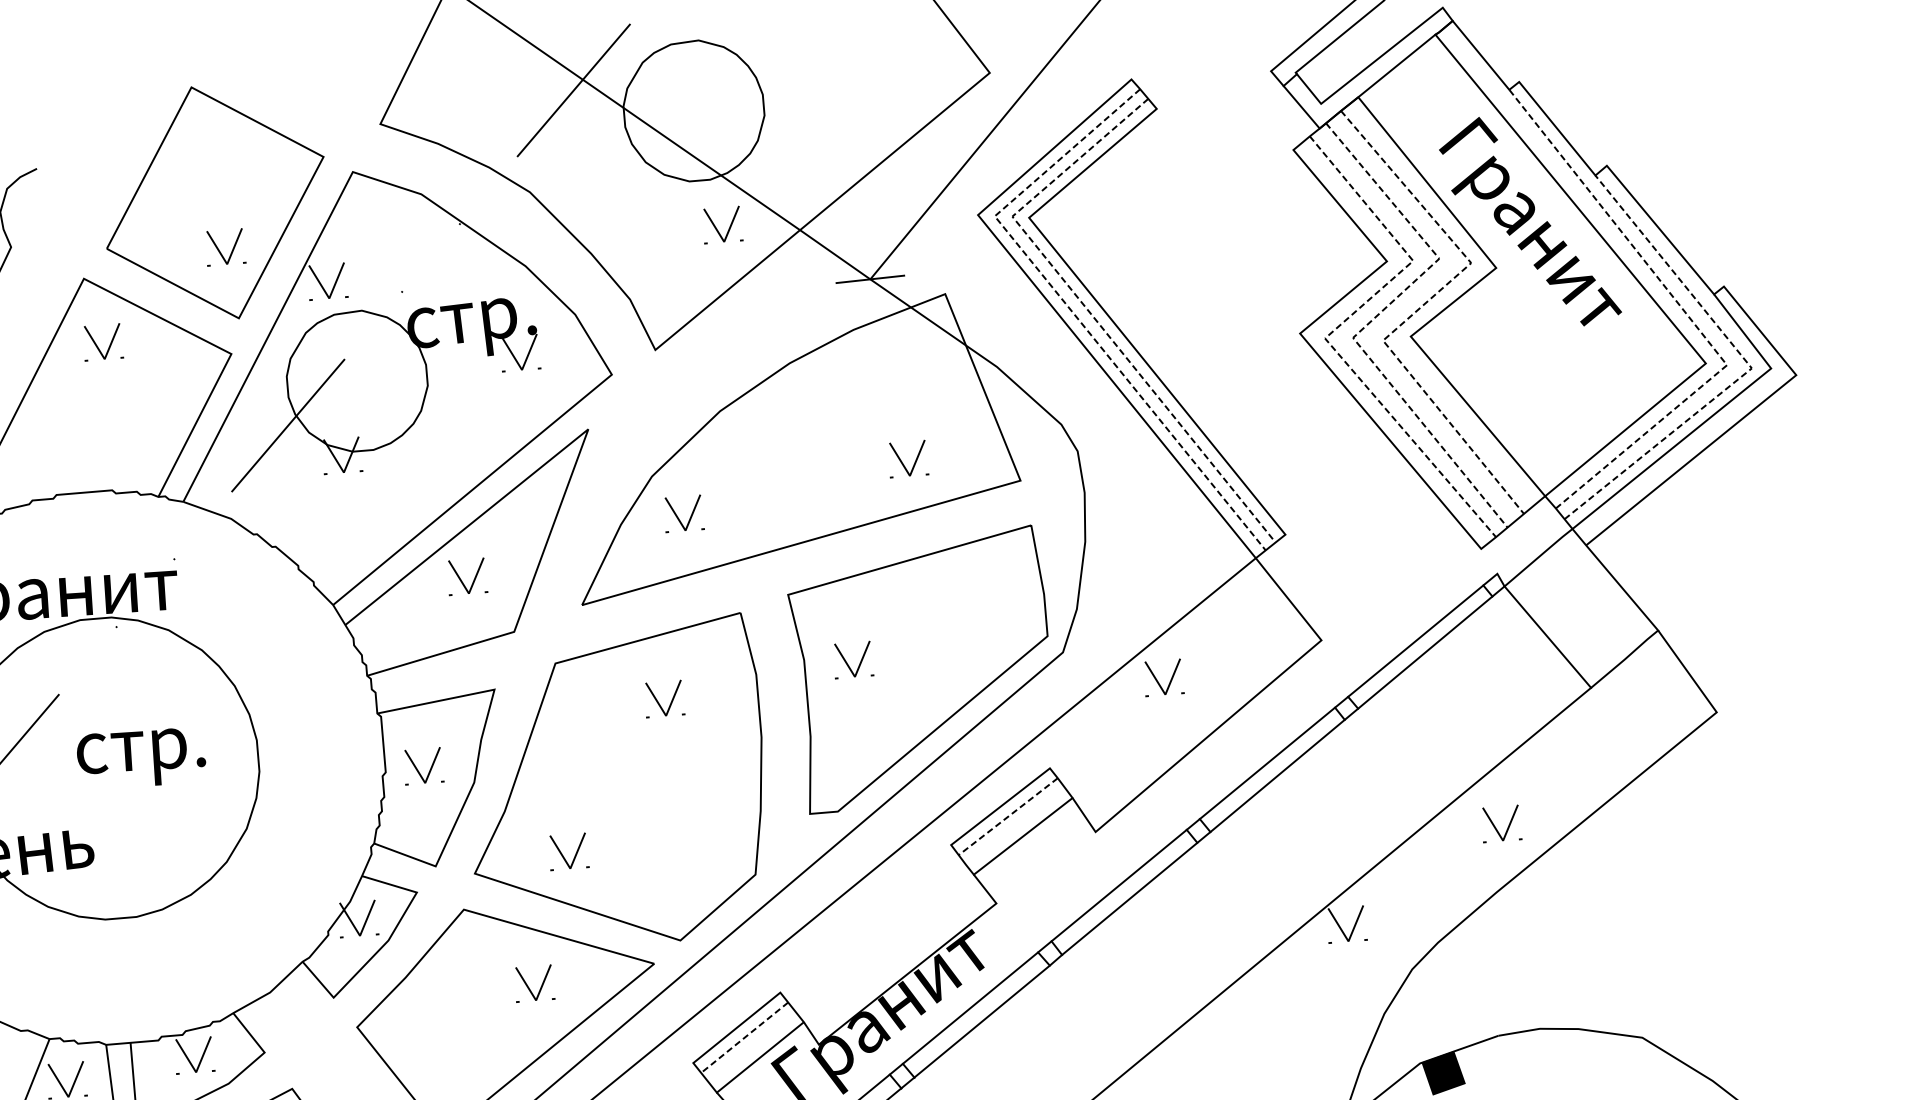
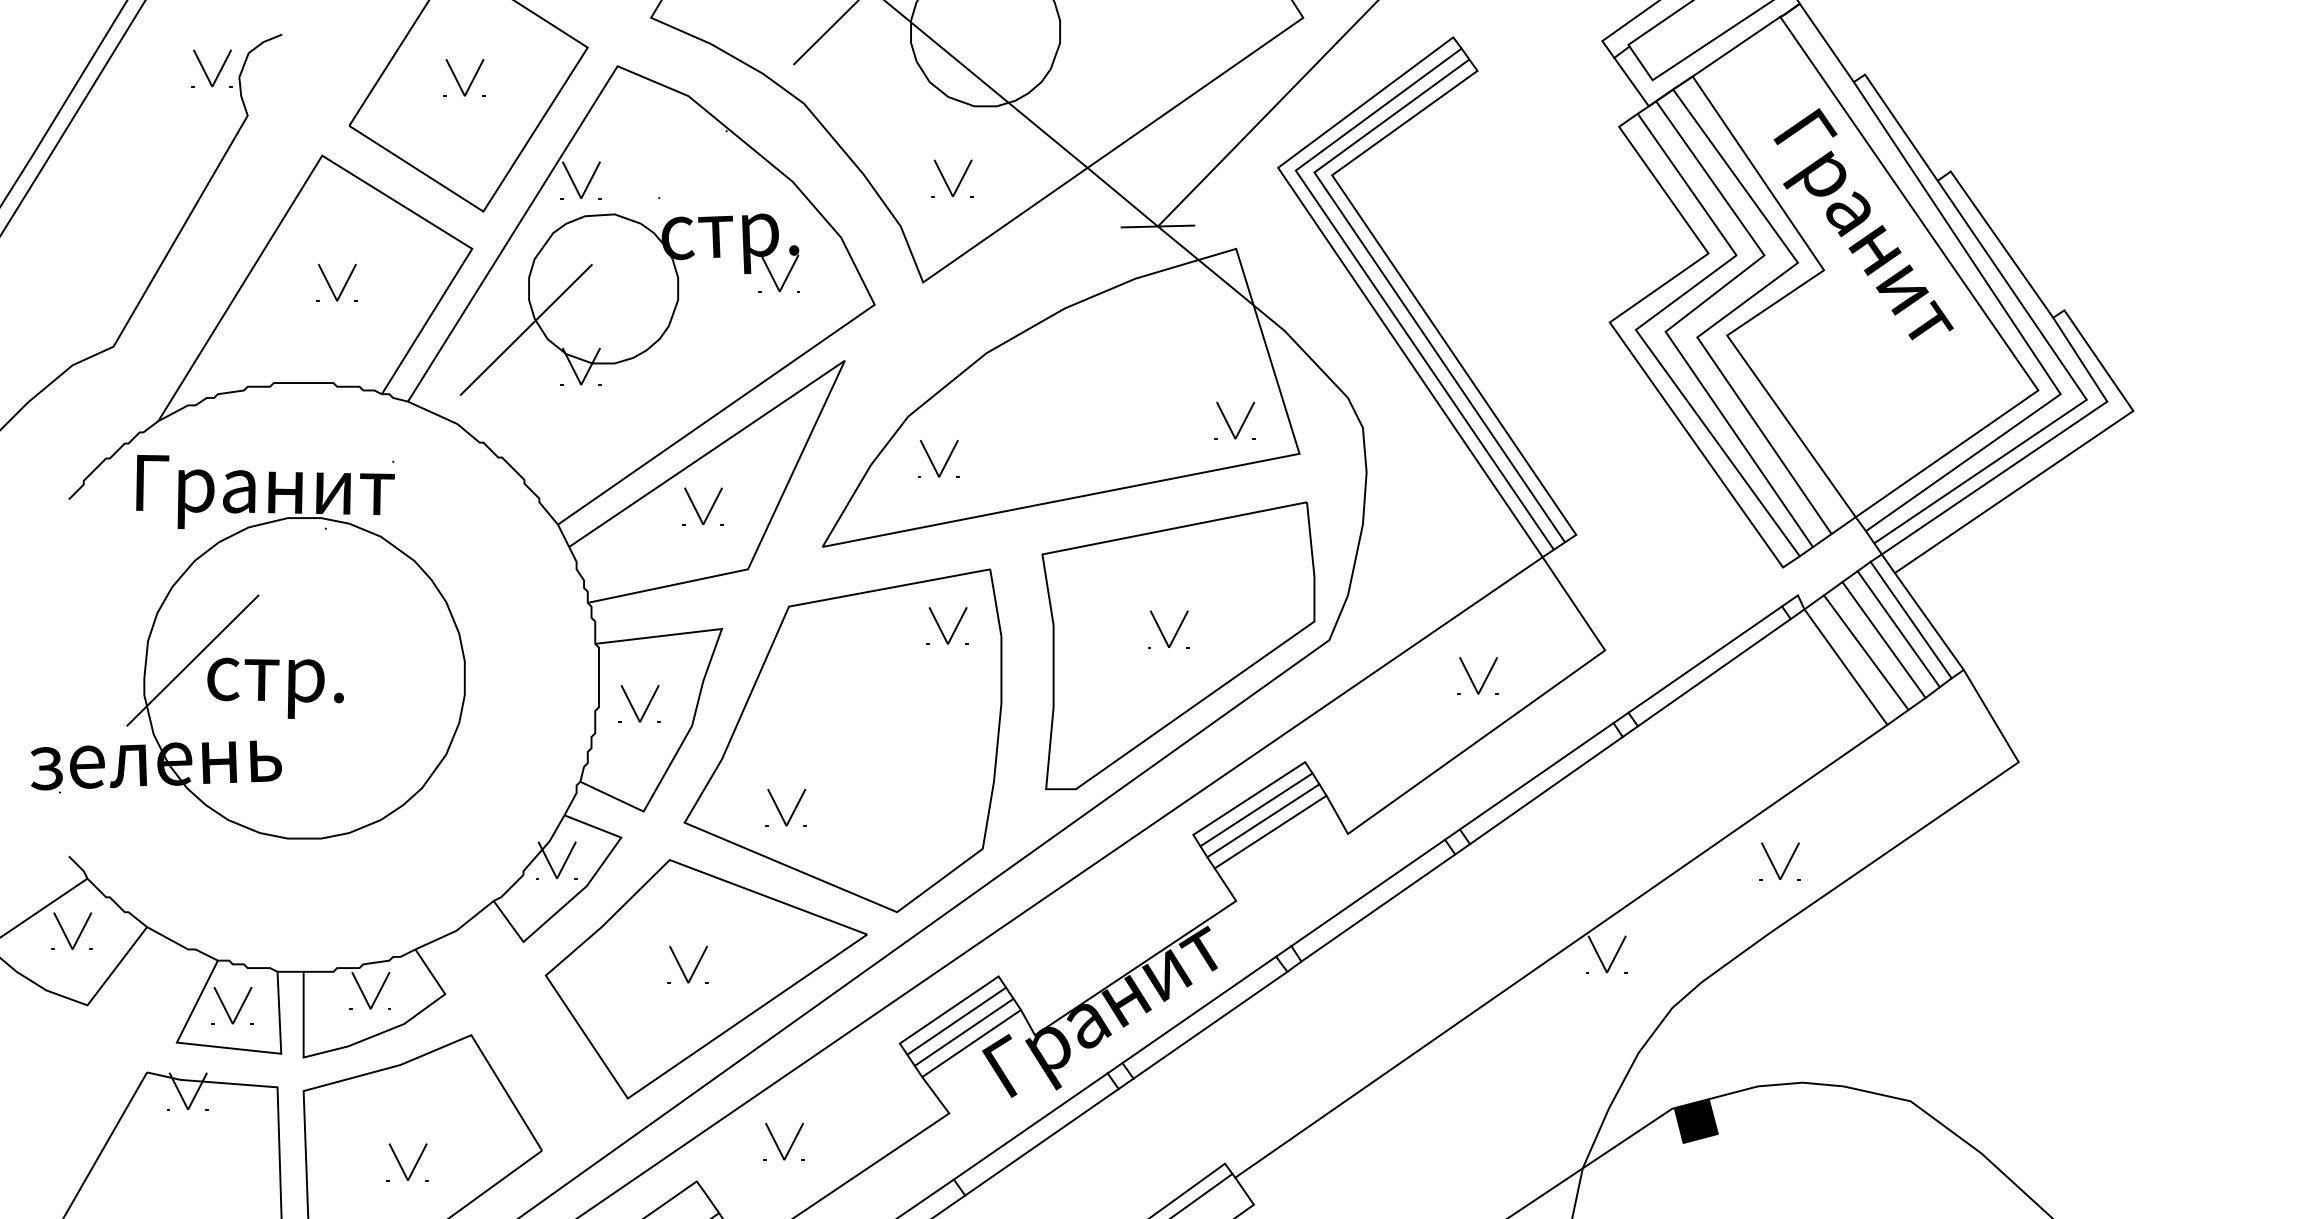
part: (716, 228) -> (946, 181), moved
part: (220, 251) -> (458, 81), moved
line: (1069, 307) -> (1366, 274), dashed -> solid
line: (1087, 309) -> (1385, 277), dashed -> solid
line: (1418, 309) -> (1737, 307), dashed -> solid
line: (1687, 315) -> (2023, 337), dashed -> solid
line: (1371, 321) -> (1686, 315), dashed -> solid
line: (1331, 332) -> (1643, 324), dashed -> solid
part: (97, 345) -> (330, 285), moved
line: (1749, 365) -> (2084, 396), dashed -> solid
part: (902, 461) -> (1228, 422), moved
line: (1604, 587) -> (1910, 619), added
line: (1593, 597) -> (1898, 629), added
line: (1580, 608) -> (1883, 639), added
line: (1565, 621) -> (1866, 652), added
part: (847, 663) -> (1162, 632), moved
part: (1158, 681) -> (1472, 679), moved
part: (658, 701) -> (941, 628), moved
text: (141, 757) -> (275, 687), moved
line: (1008, 816) -> (1256, 809), dashed -> solid
line: (1015, 826) -> (1263, 820), added
part: (528, 985) -> (681, 966), moved
line: (744, 1038) -> (956, 1021), dashed -> solid
line: (751, 1046) -> (963, 1031), added

